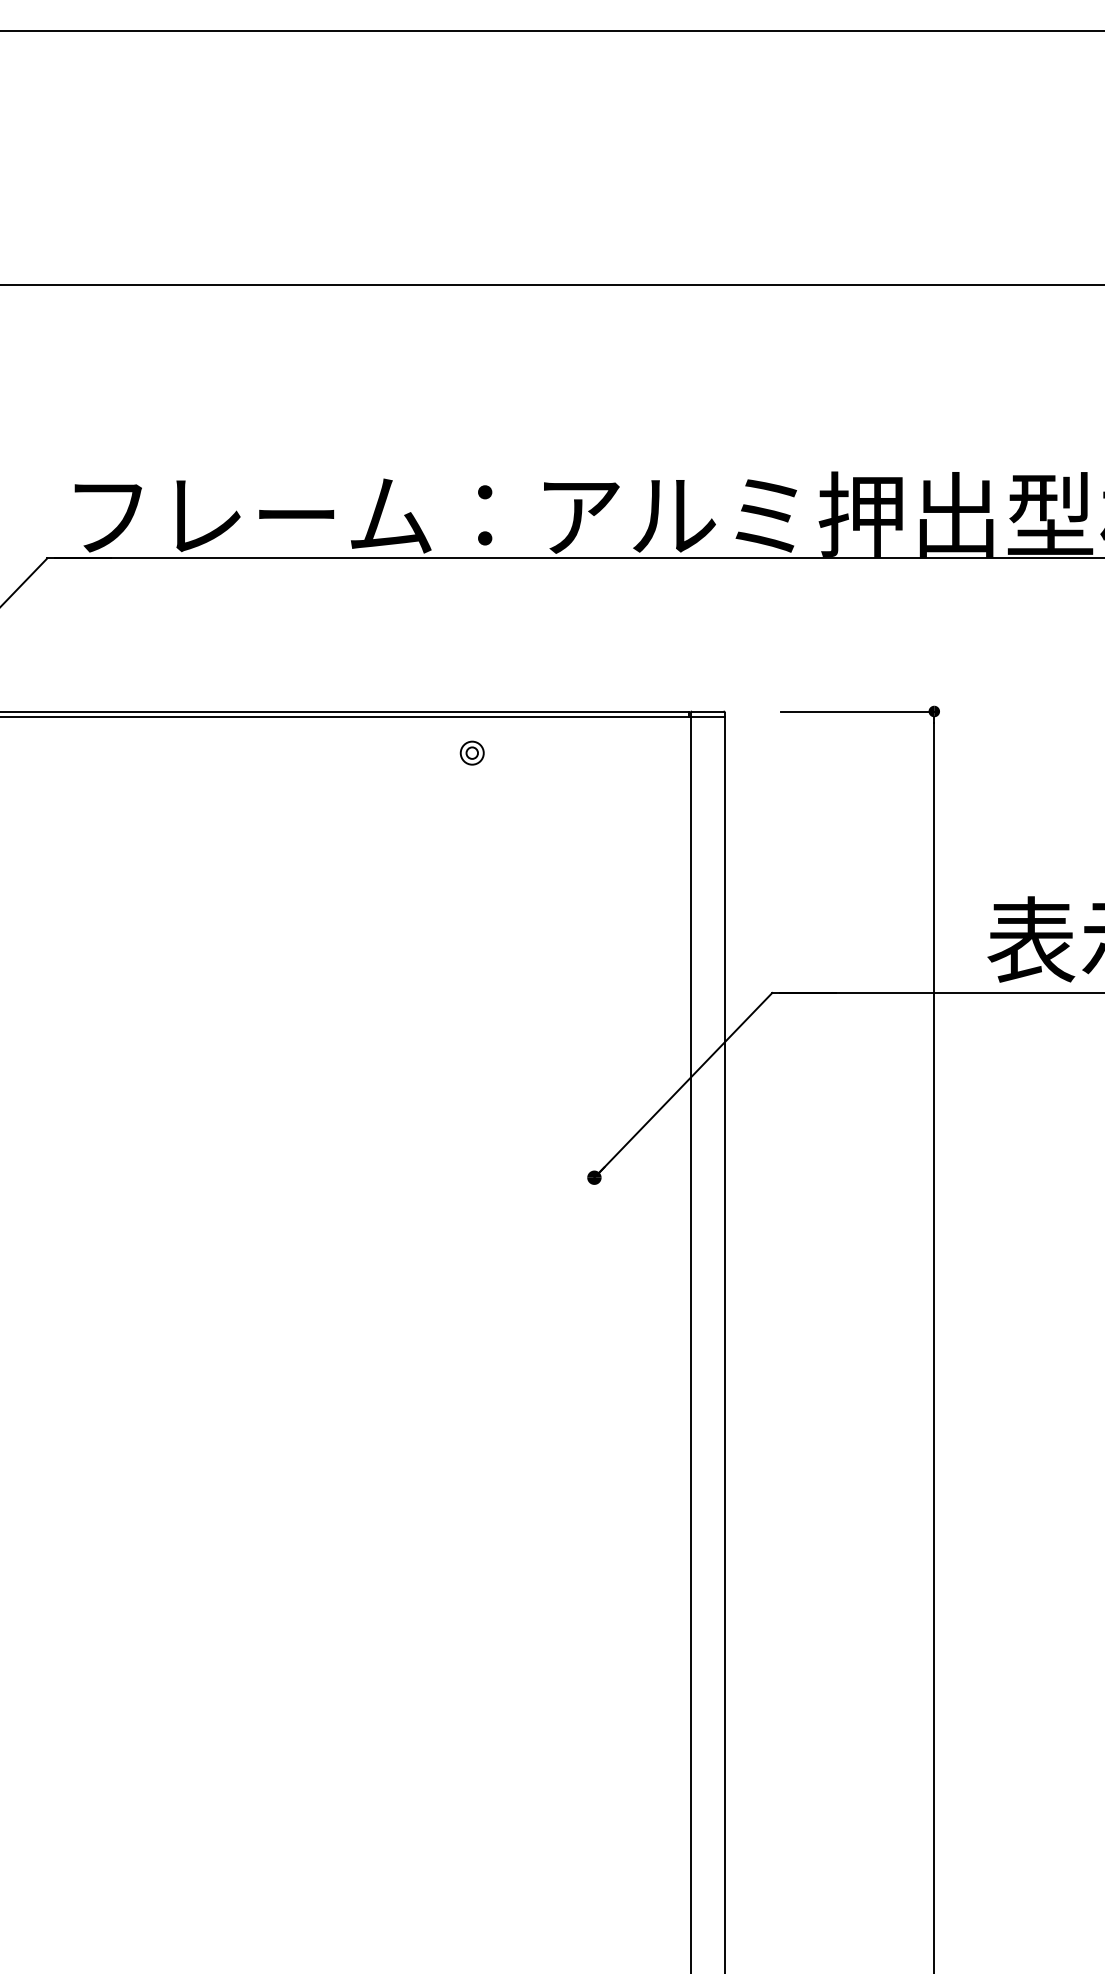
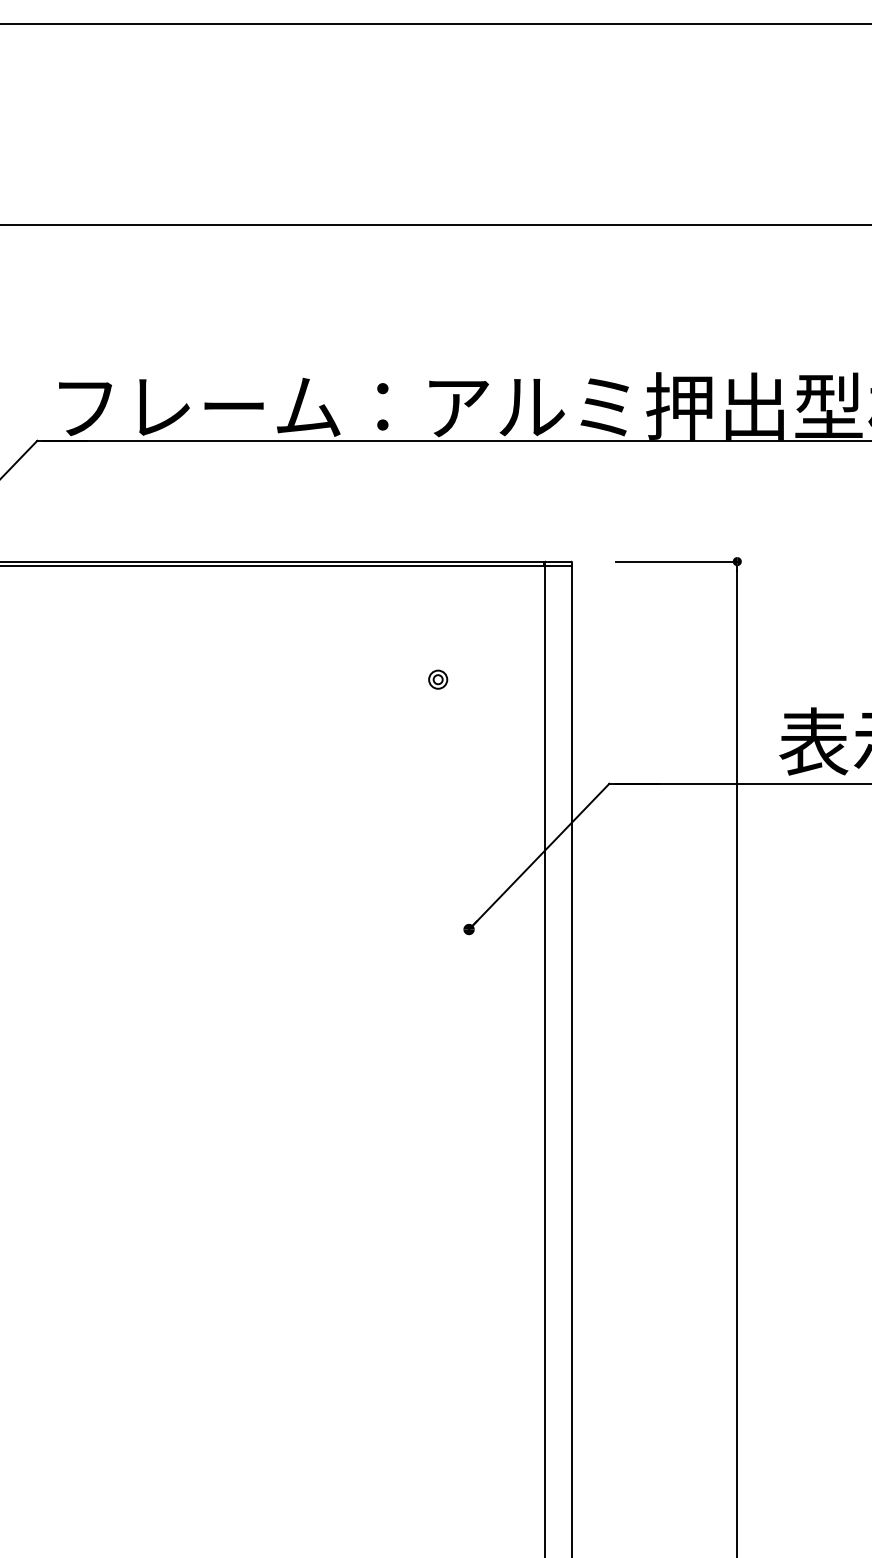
part: (471, 752) -> (437, 679), moved

